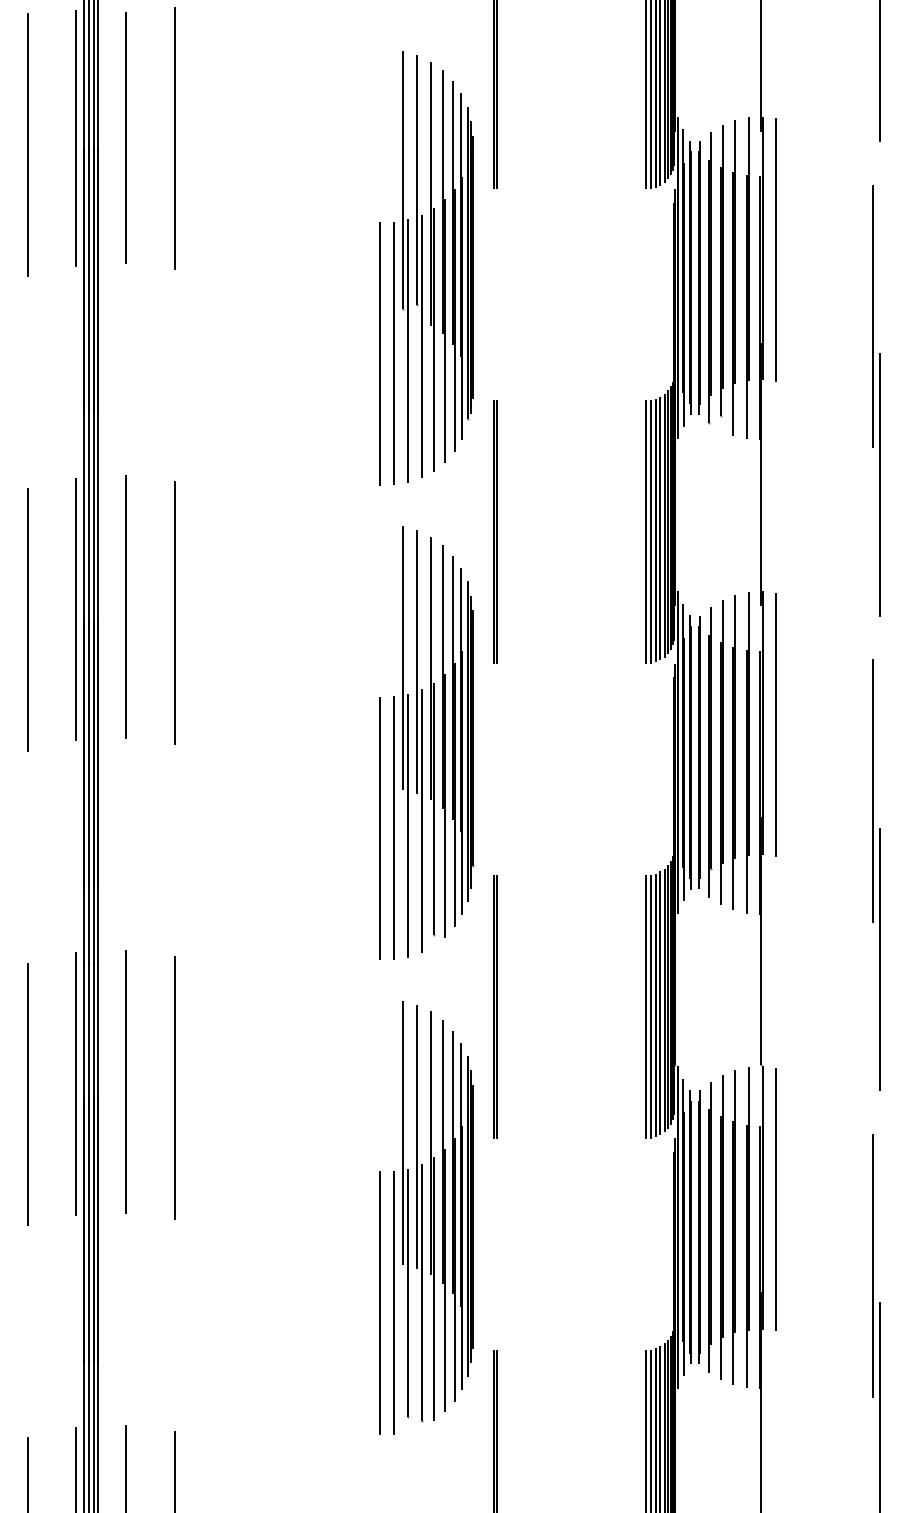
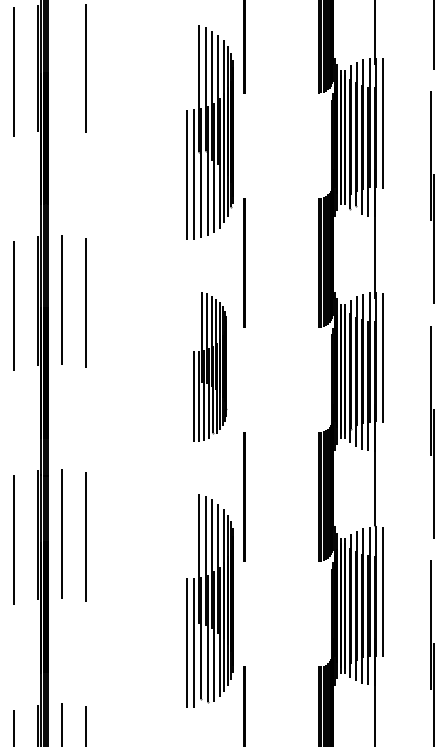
line: (126, 138) -> (62, 68), removed
part: (426, 742) -> (210, 366), size x0.7

